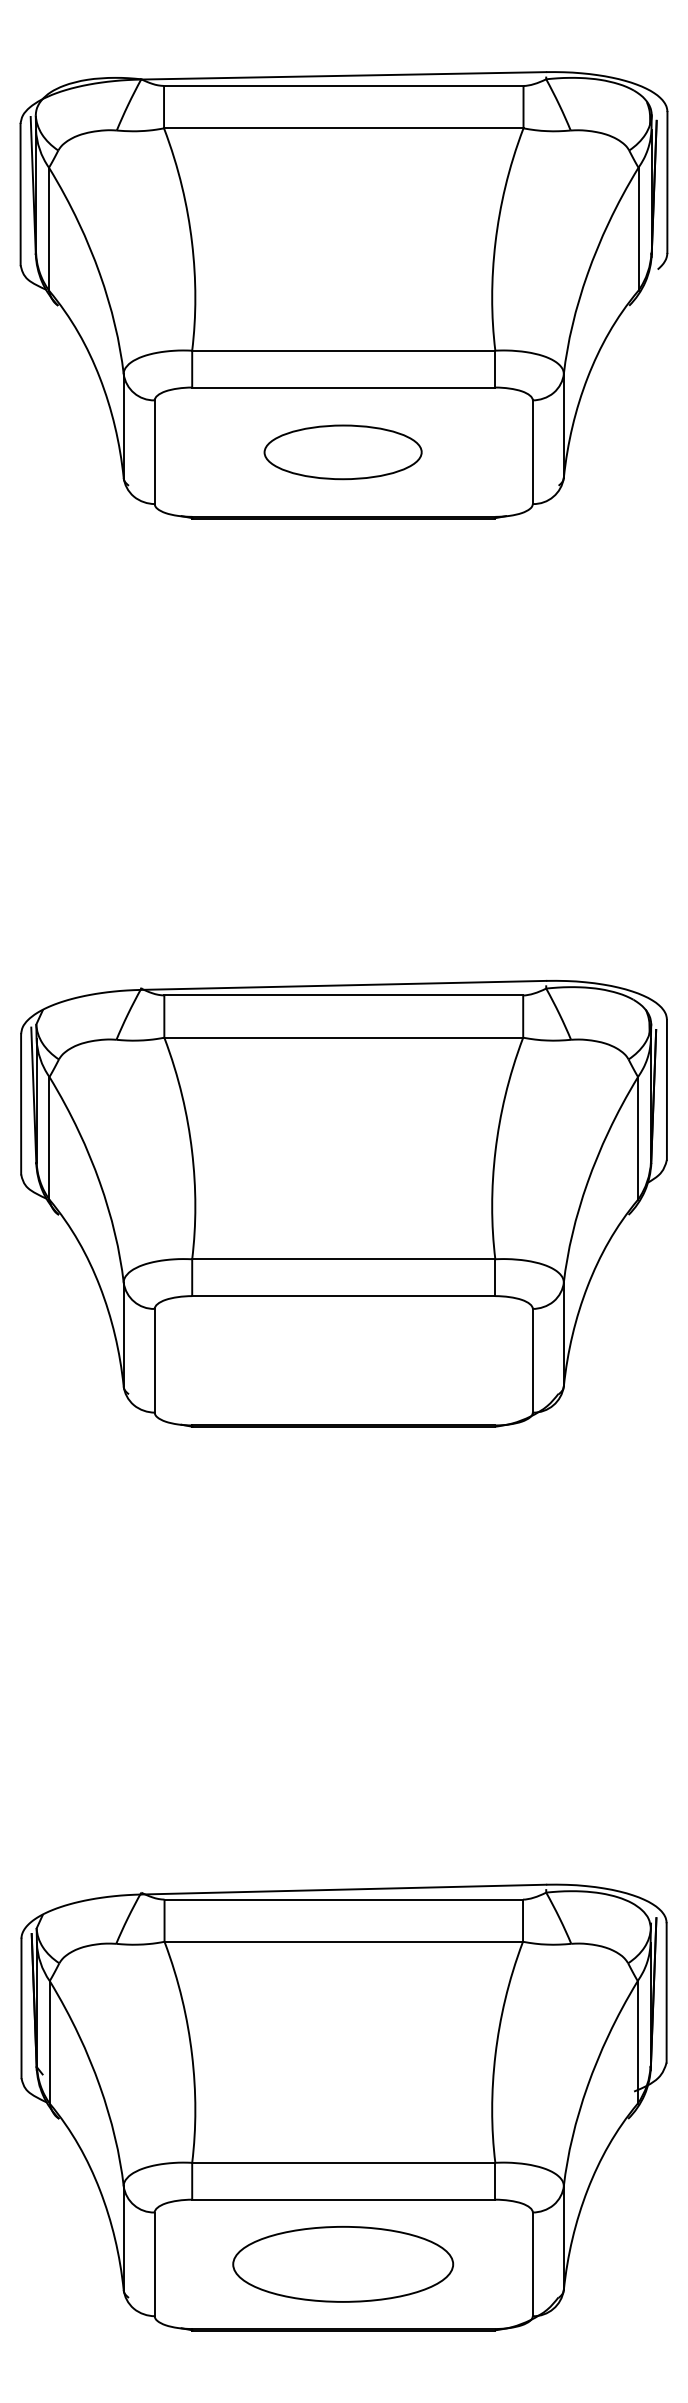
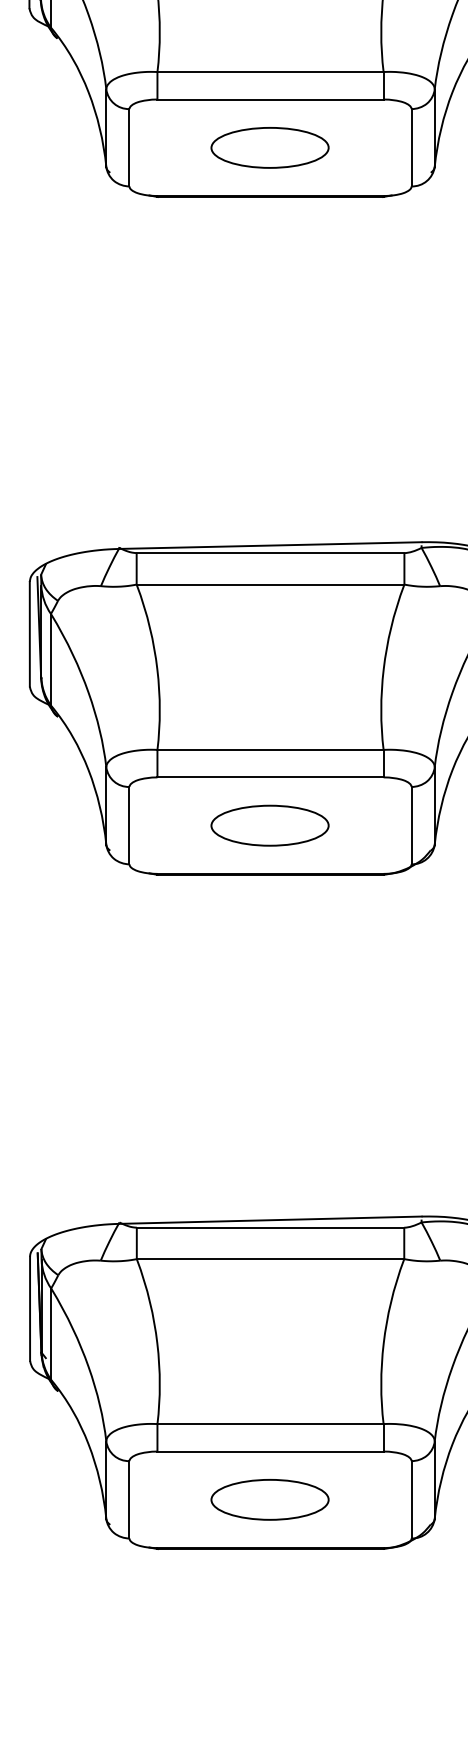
part: (342, 1360) -> (269, 825), added
part: (342, 2264) -> (269, 1499), size x0.71

